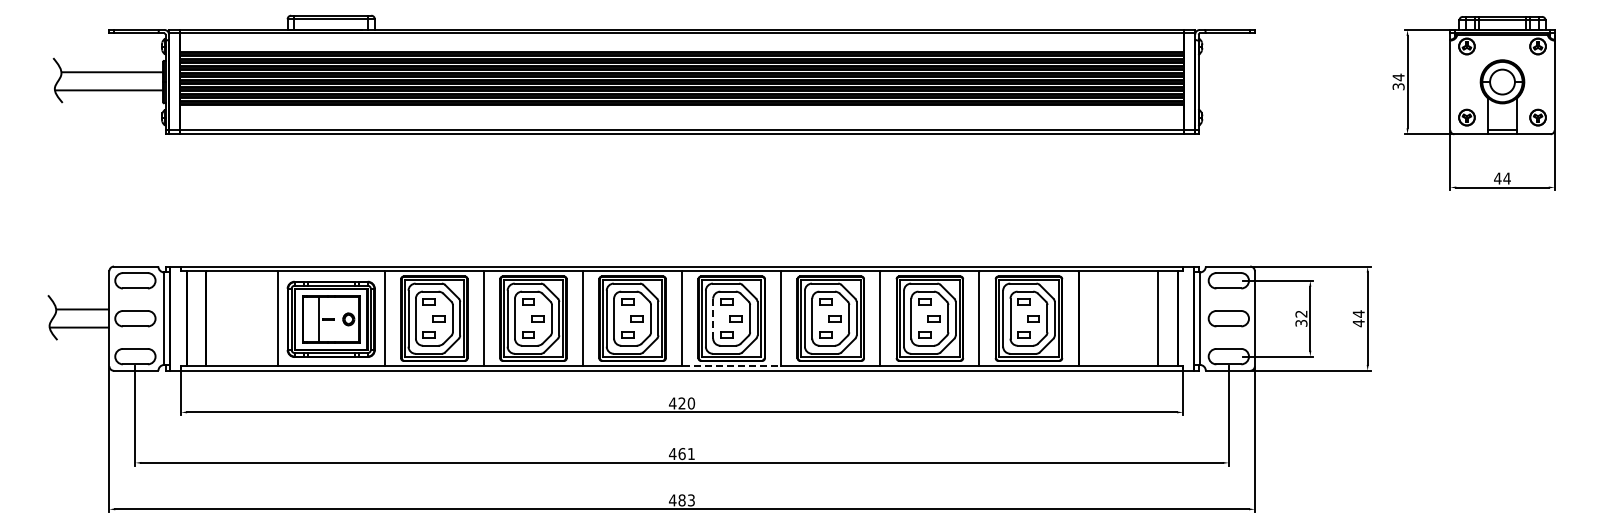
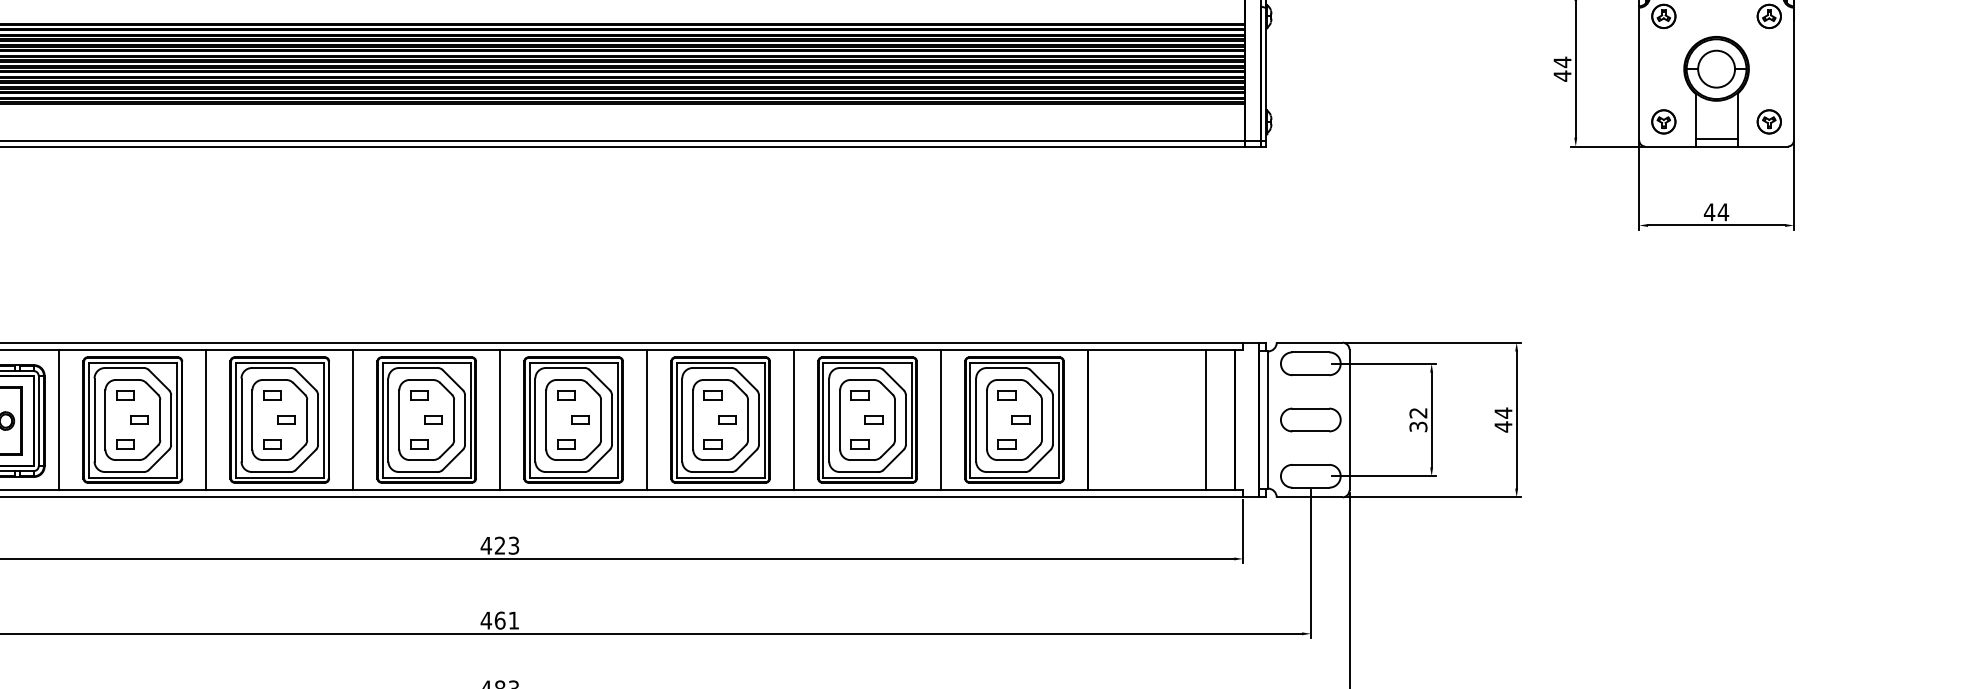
text: (1398, 86) -> (1562, 75), 34 -> 44
line: (713, 318) -> (546, 419), dashed -> solid
line: (732, 366) -> (574, 490), dashed -> solid
text: (691, 403) -> (514, 545), 420 -> 423

